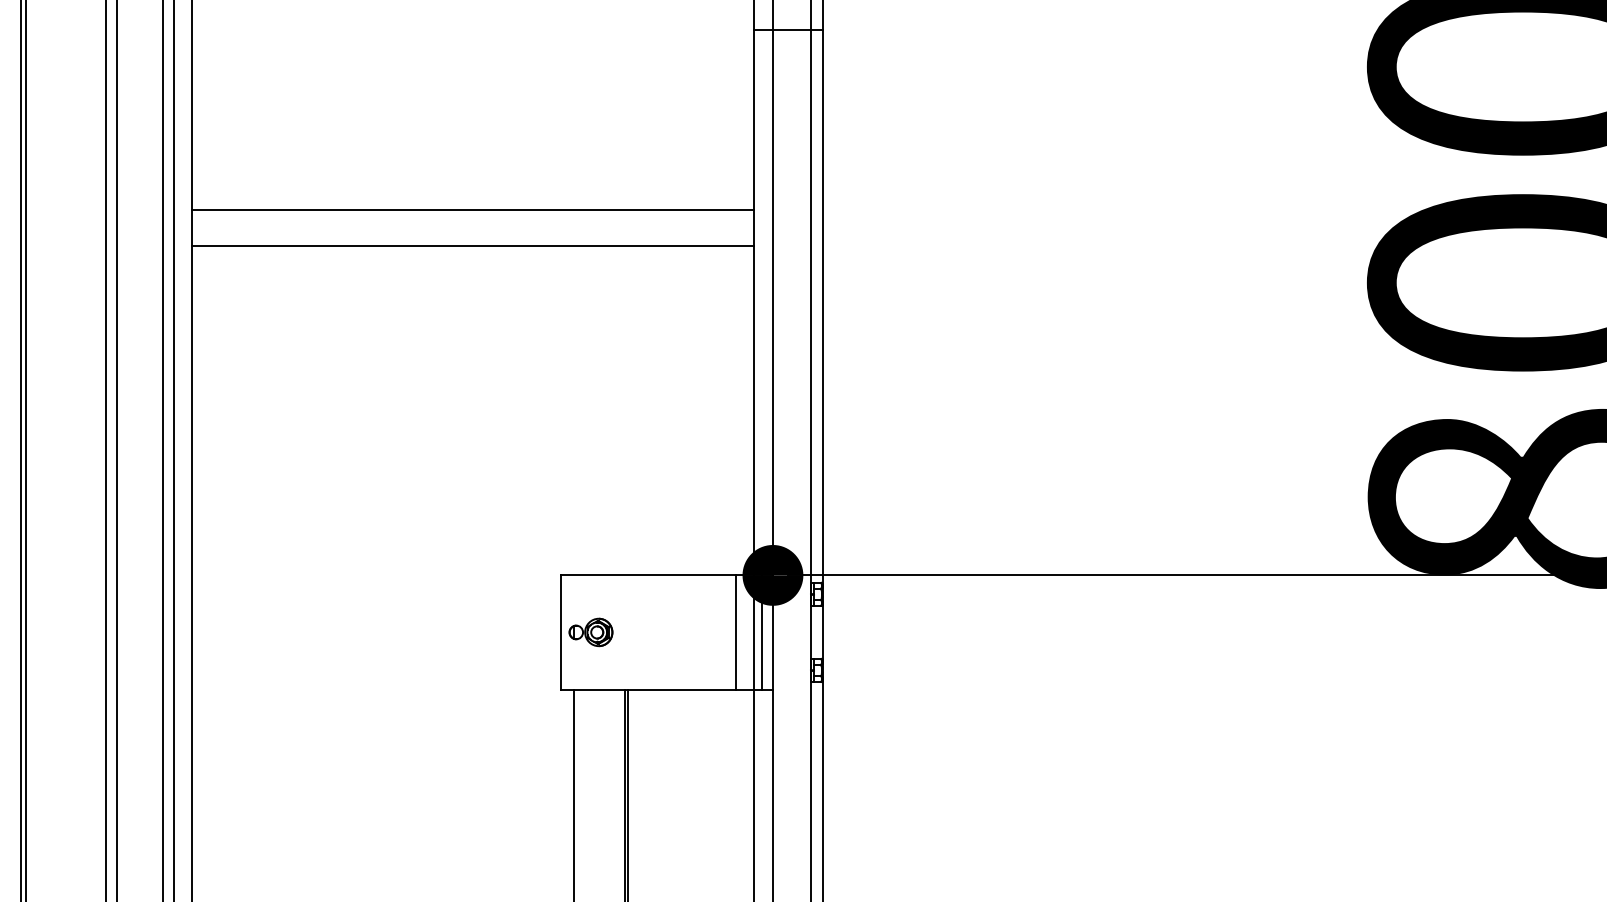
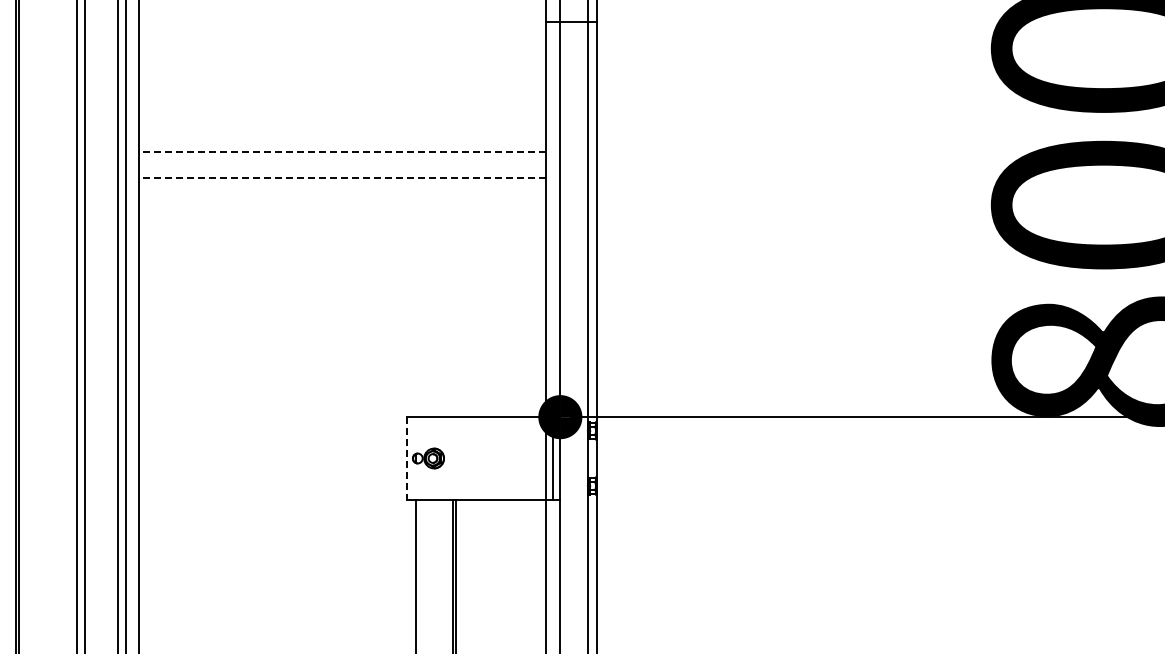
line: (472, 208) -> (342, 151), solid -> dashed
line: (472, 246) -> (342, 178), solid -> dashed
line: (735, 632) -> (533, 458), removed
line: (560, 633) -> (406, 459), solid -> dashed

